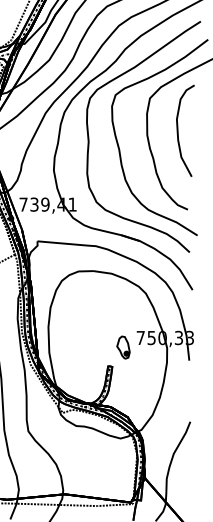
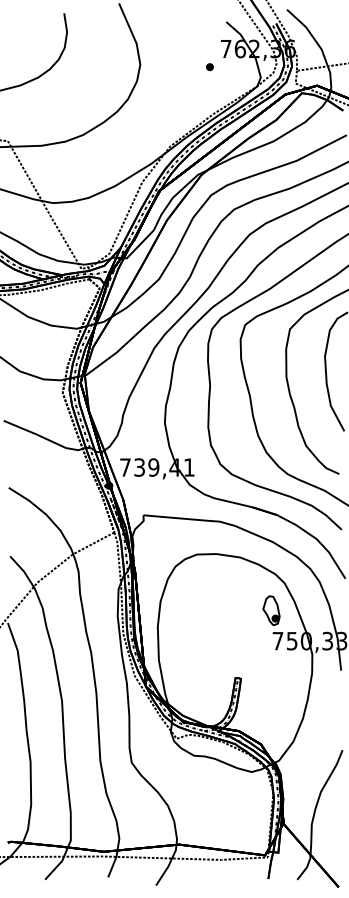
part: (123, 347) -> (271, 610), moved

